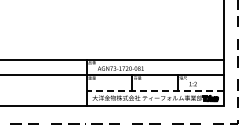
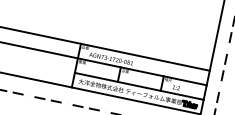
line: (154, 90) -> (138, 86), dashed -> solid

